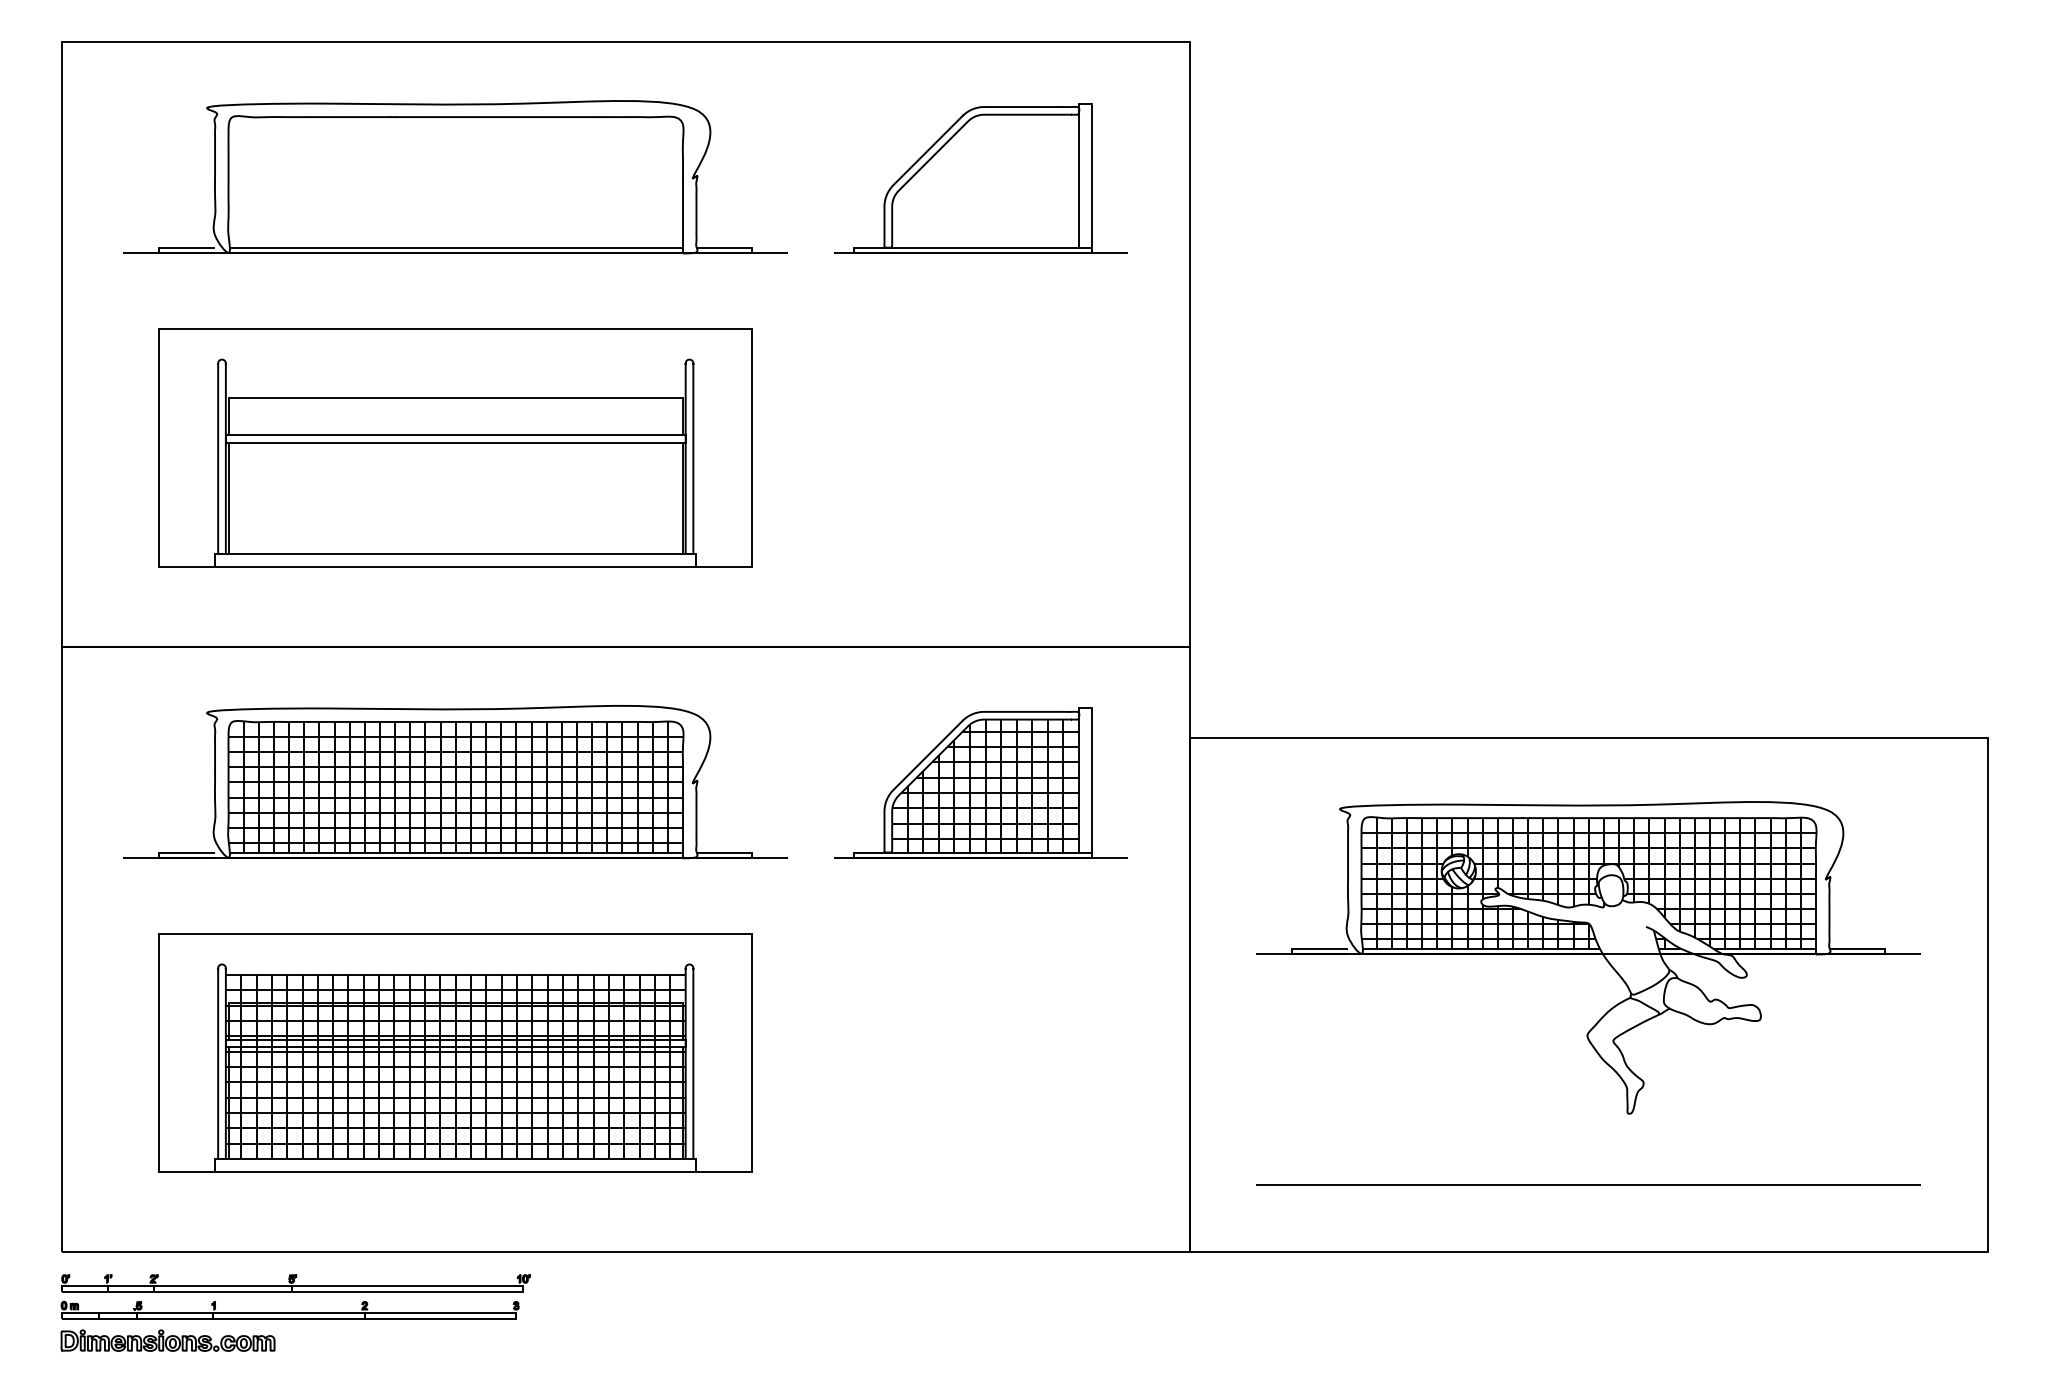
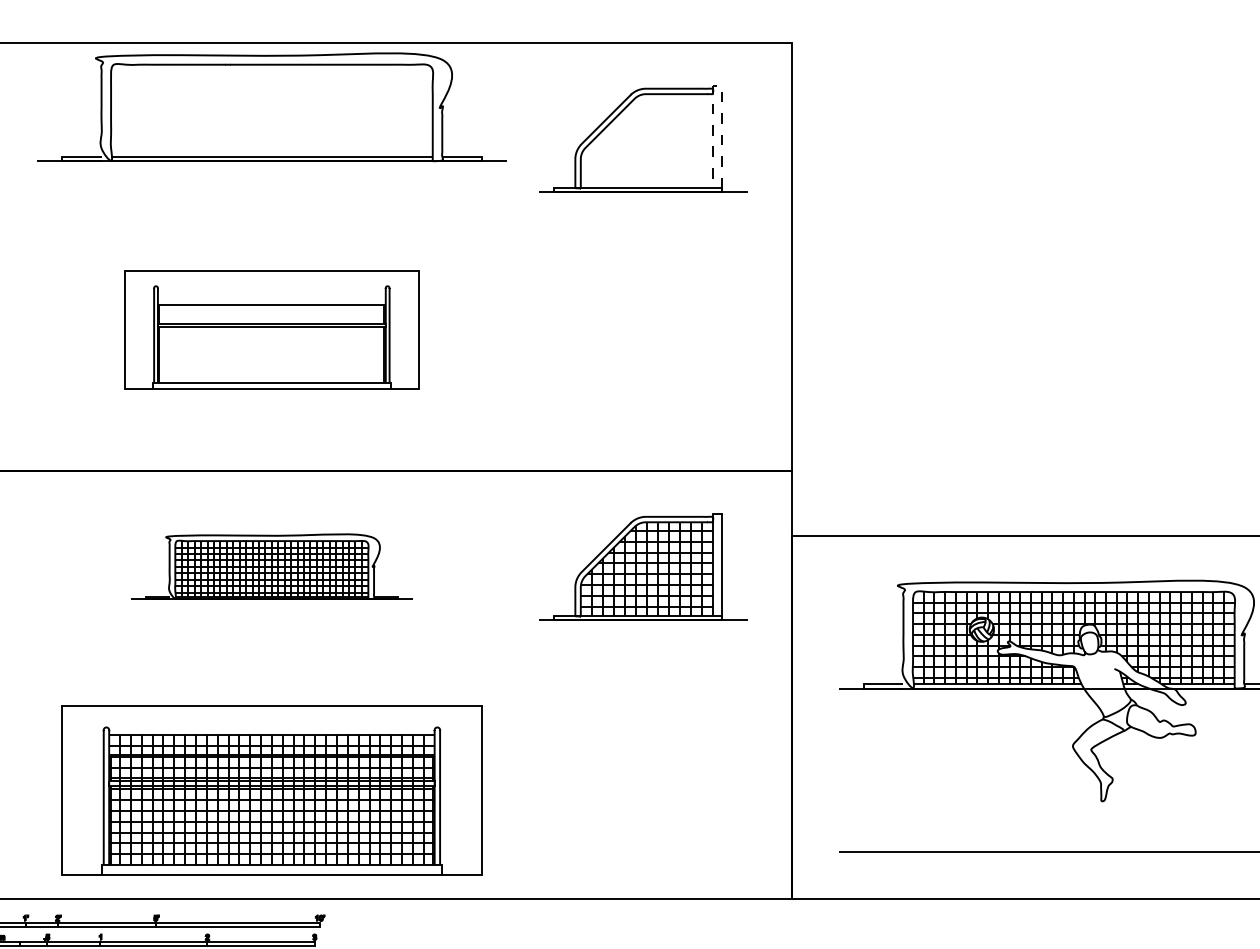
line: (1085, 103) -> (717, 86), solid -> dashed
part: (455, 177) -> (271, 107), moved
part: (455, 447) -> (271, 329), size x0.7
part: (455, 782) -> (271, 566), size x0.6
part: (455, 1052) -> (271, 789), moved

